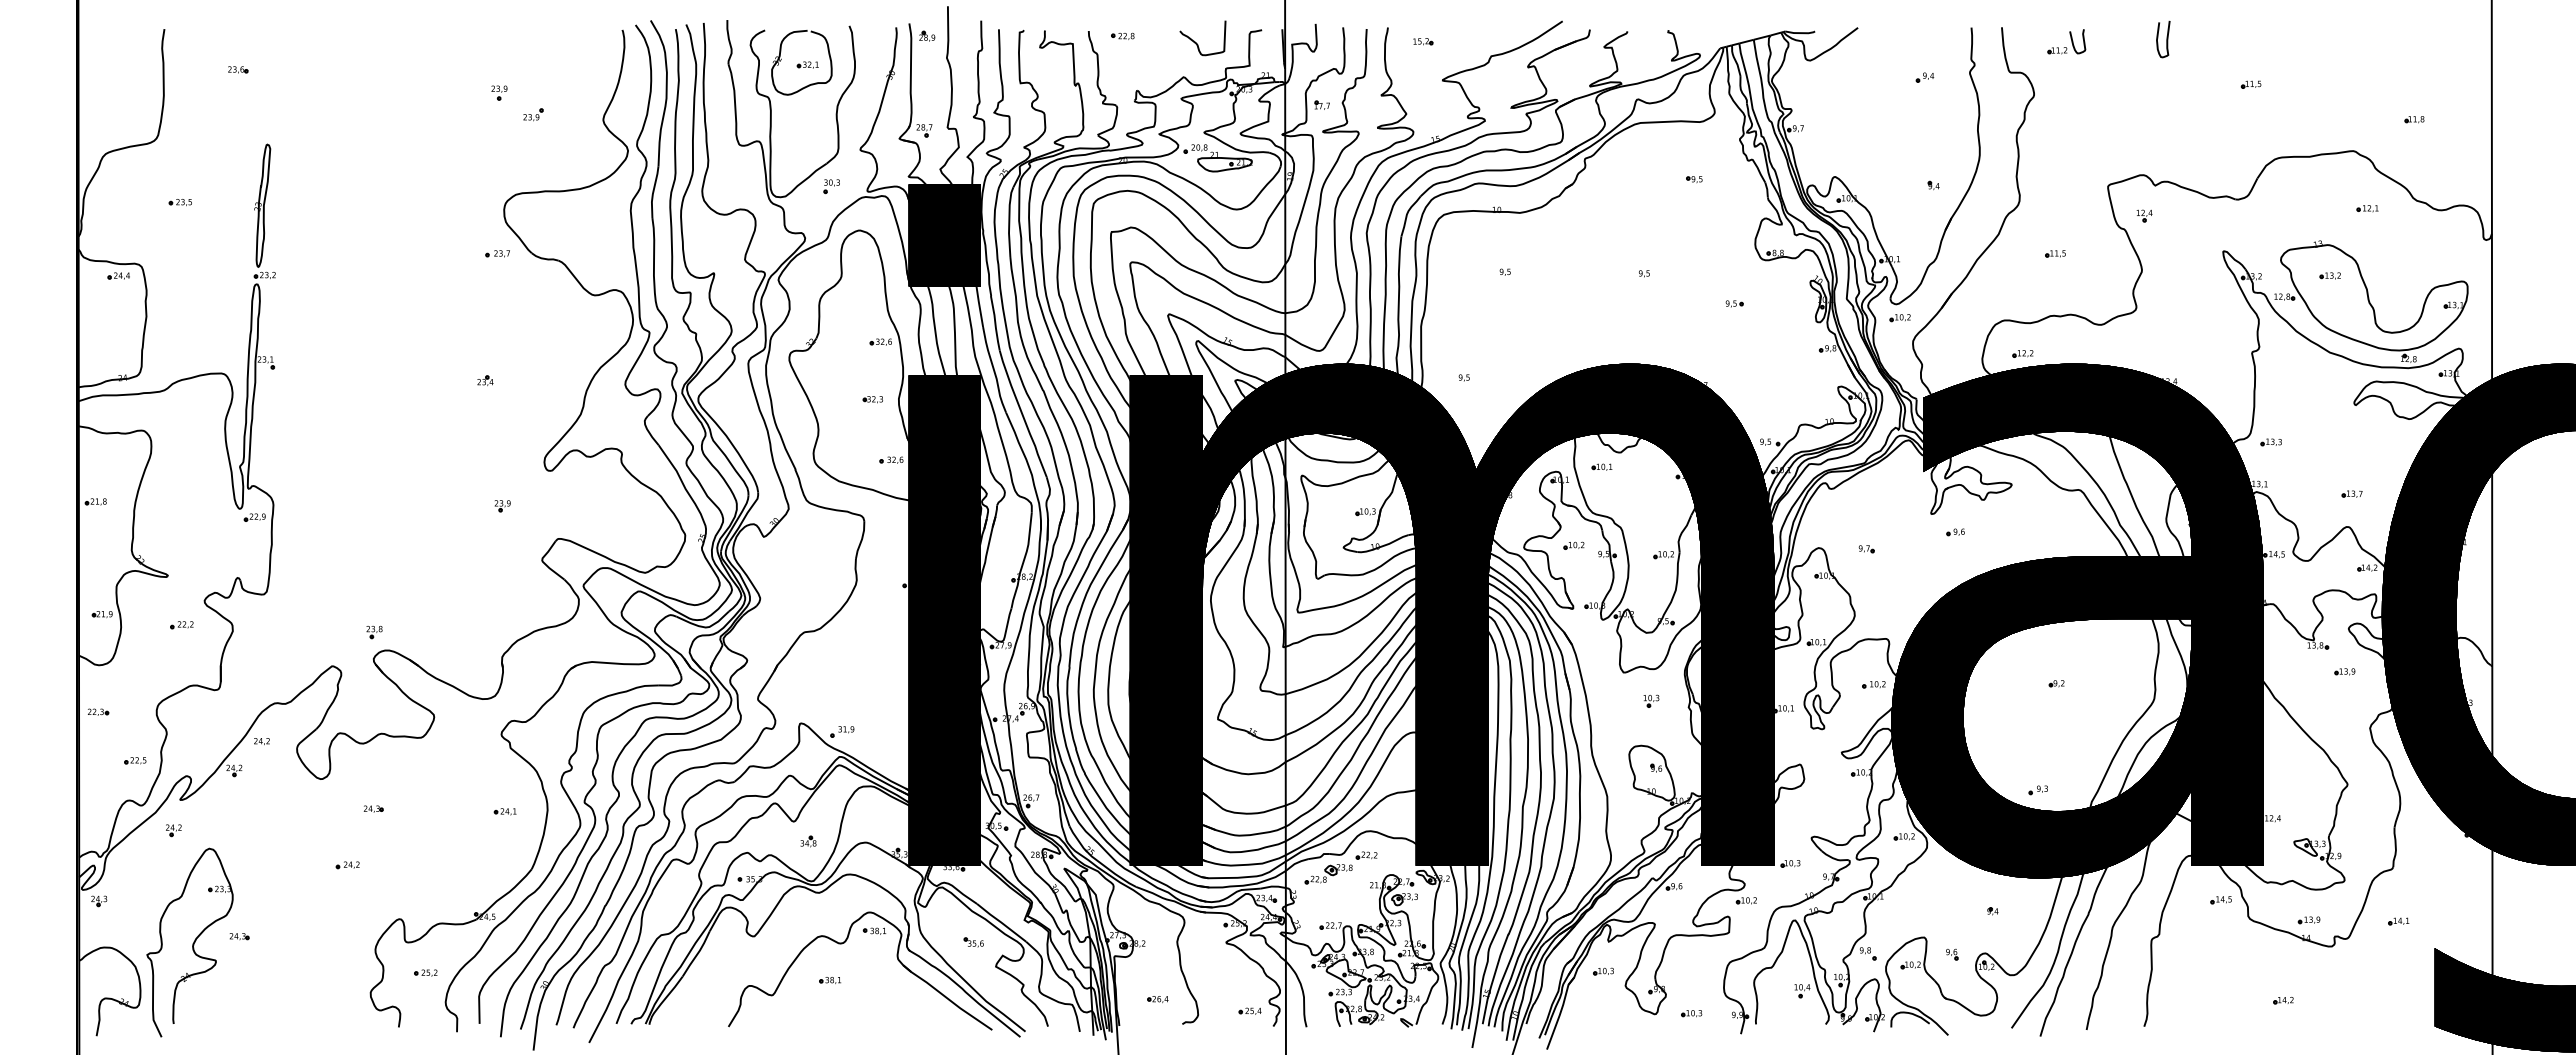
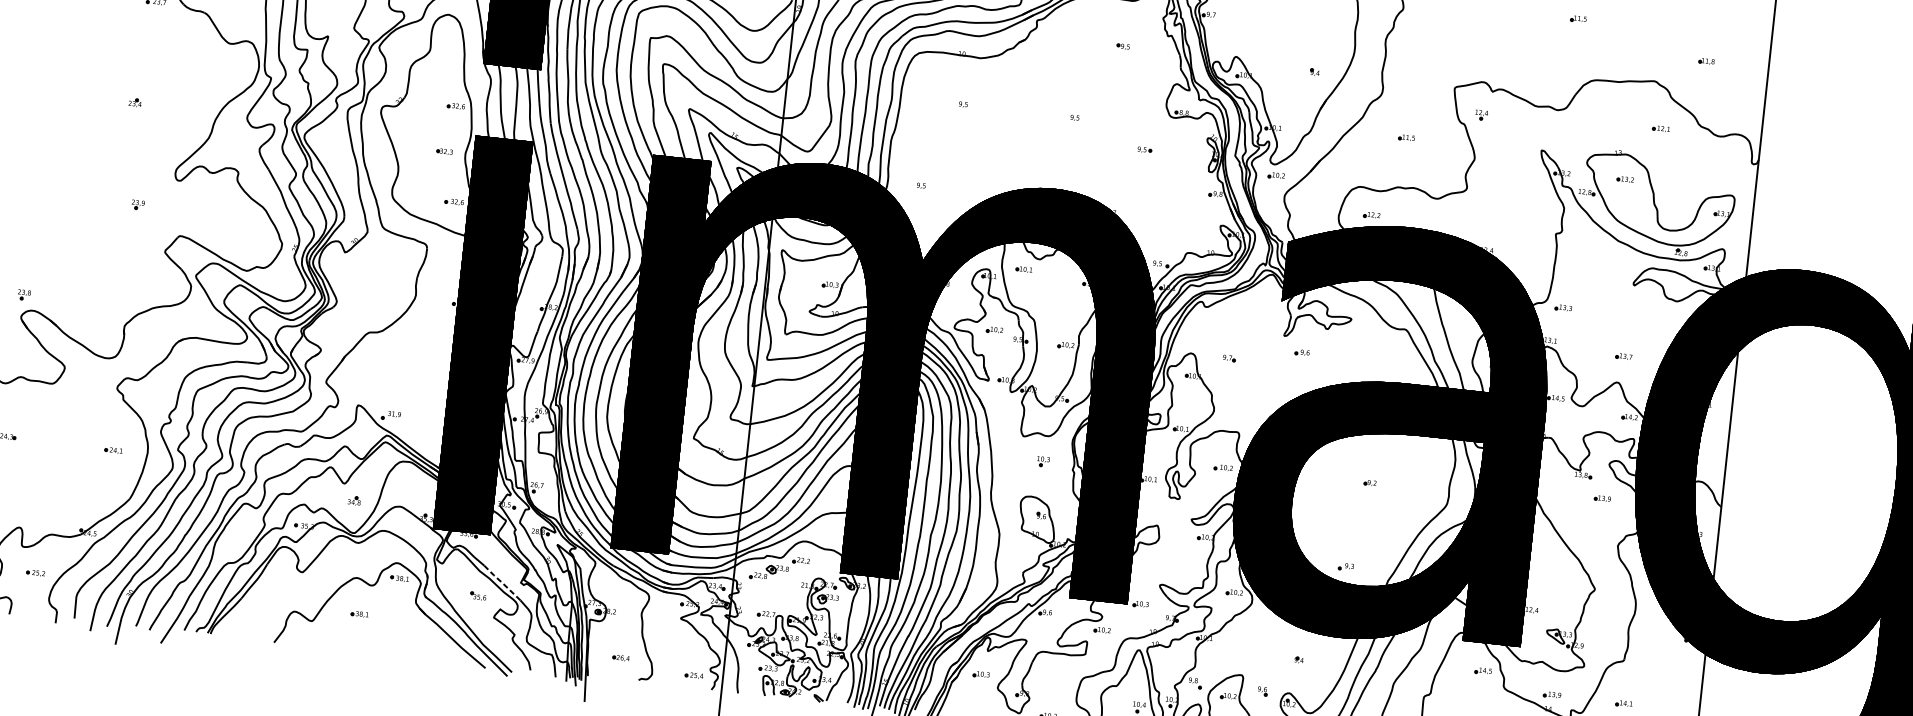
line: (1001, 922) -> (502, 582), solid -> dashed

